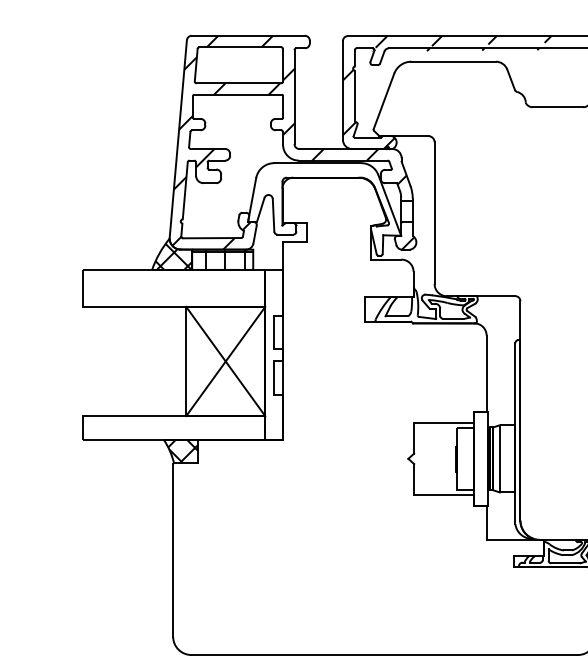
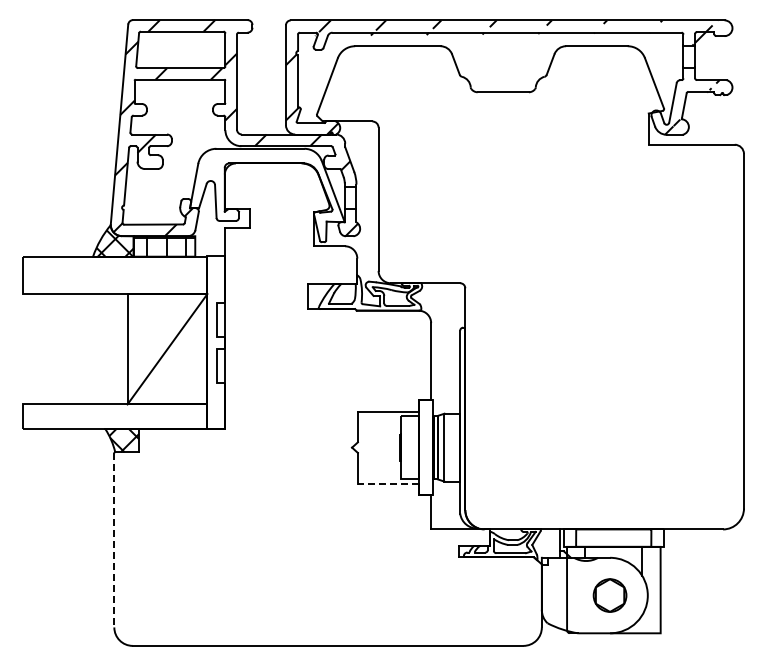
line: (225, 361) -> (167, 349), removed
line: (443, 494) -> (387, 483), solid -> dashed
line: (173, 550) -> (114, 540), solid -> dashed

